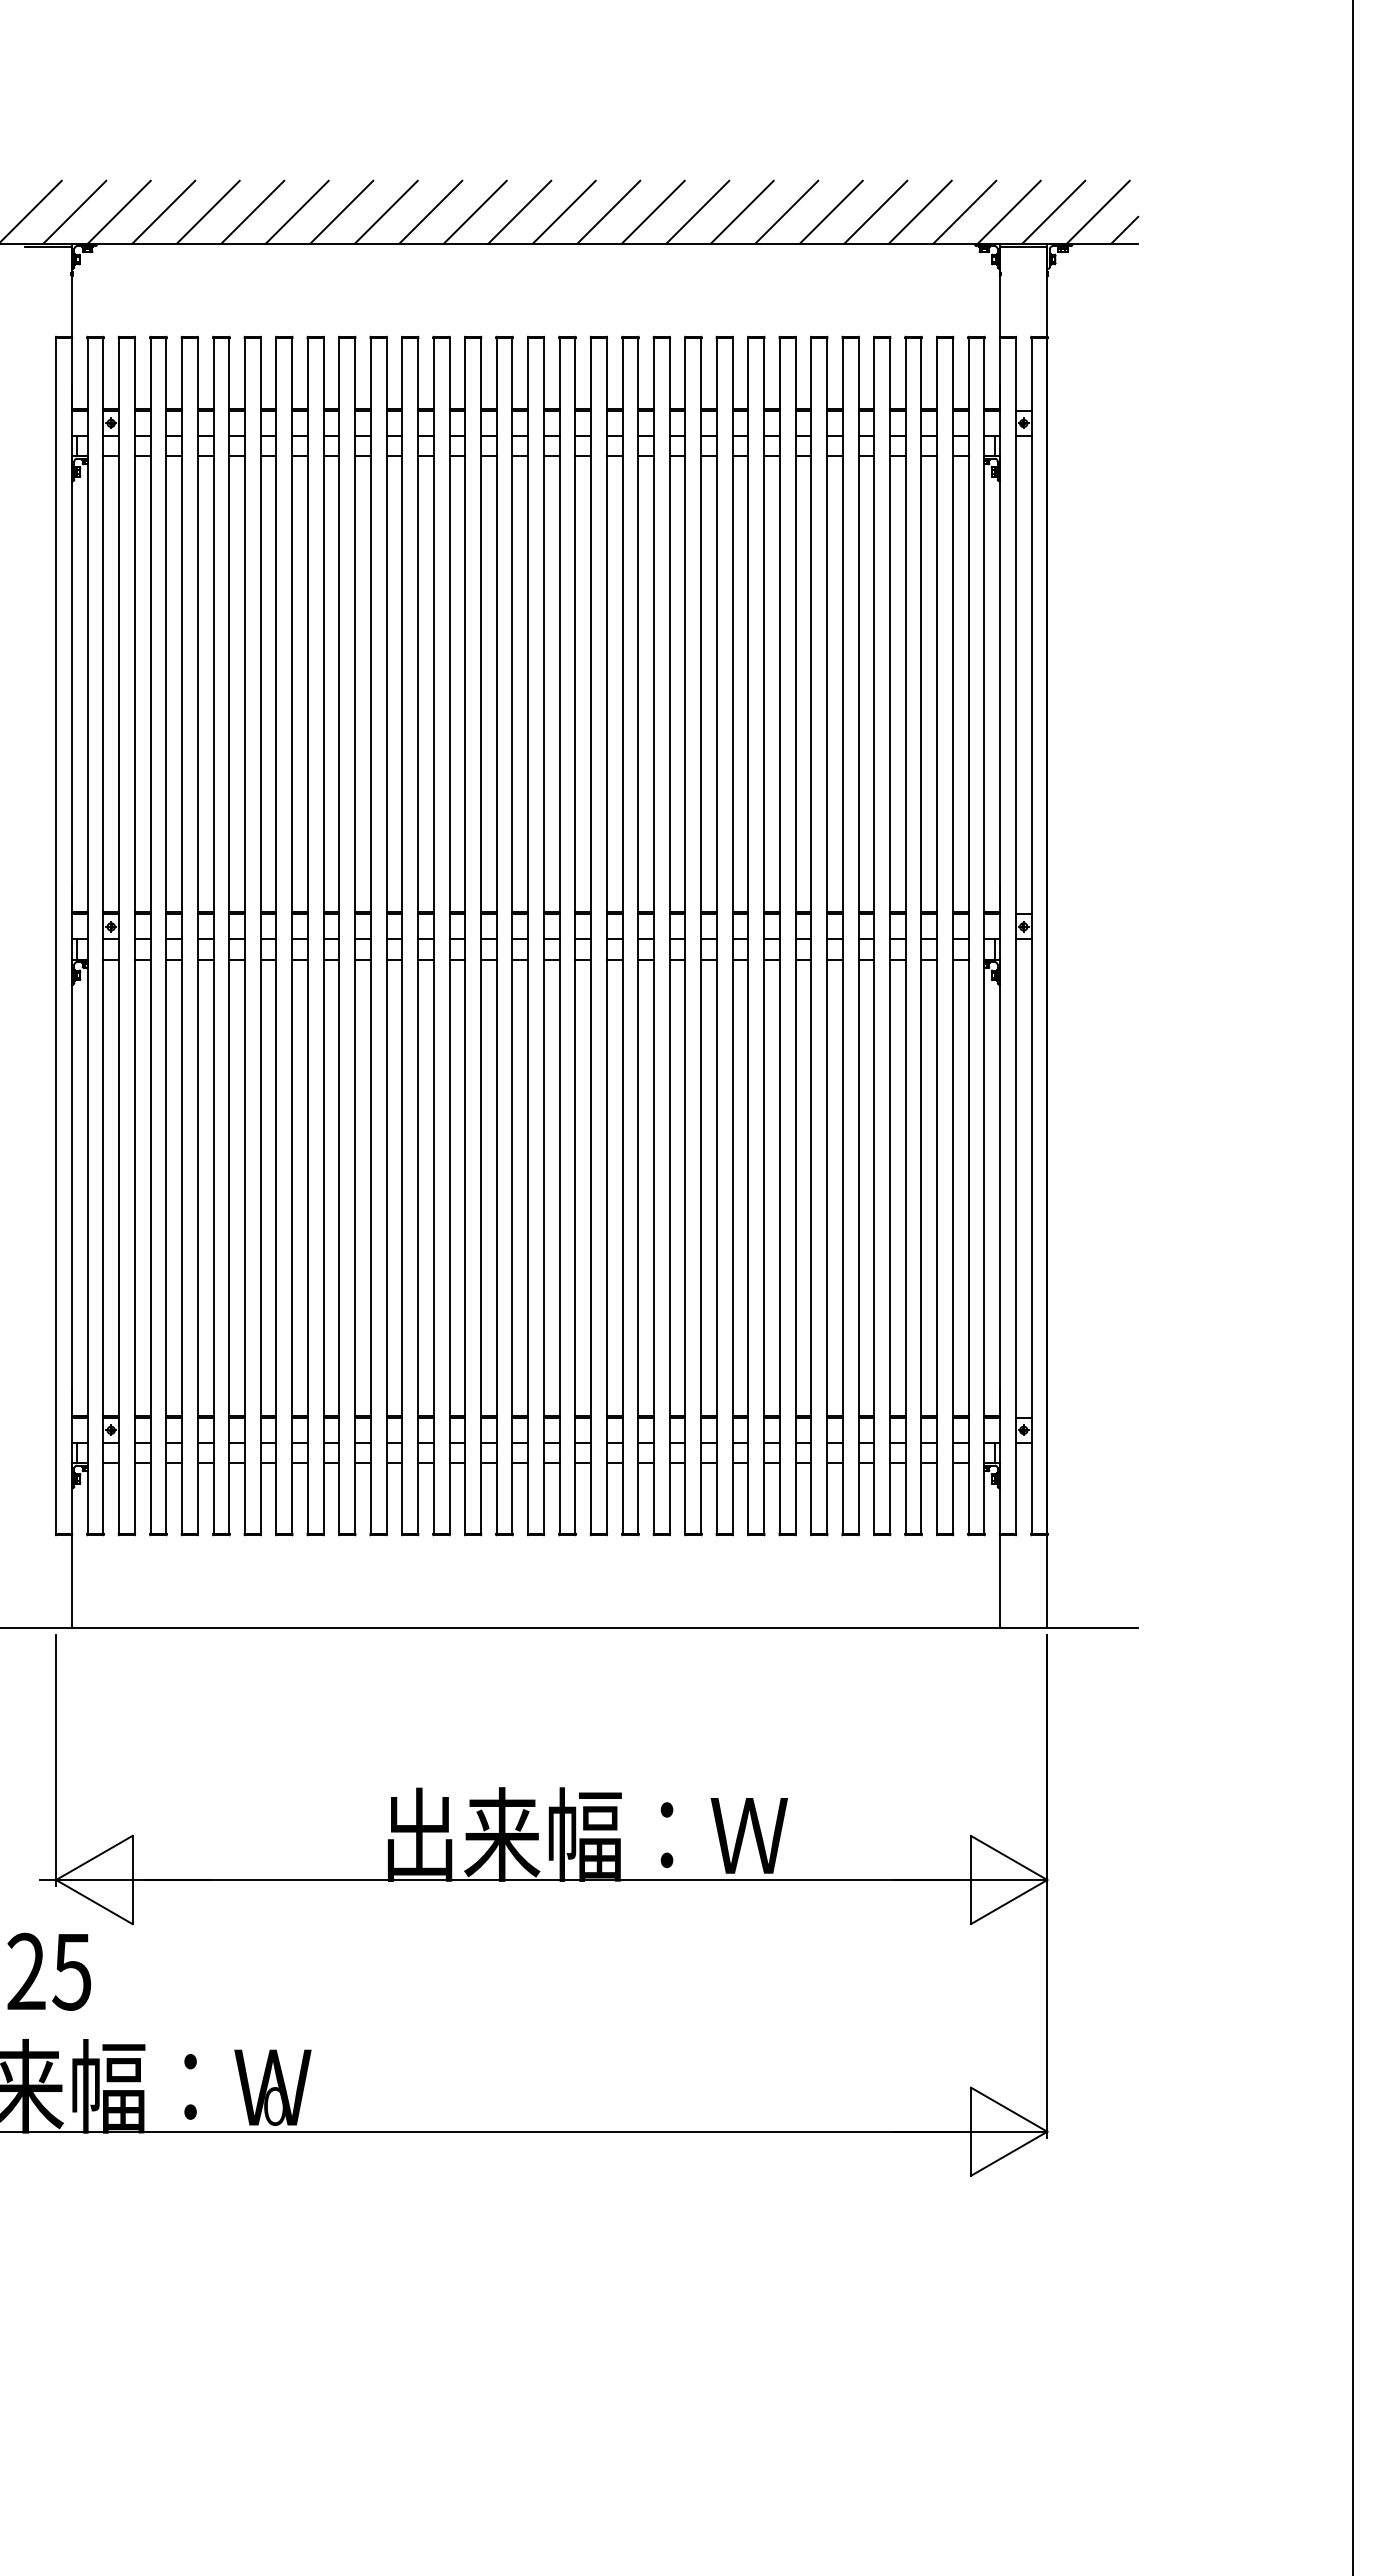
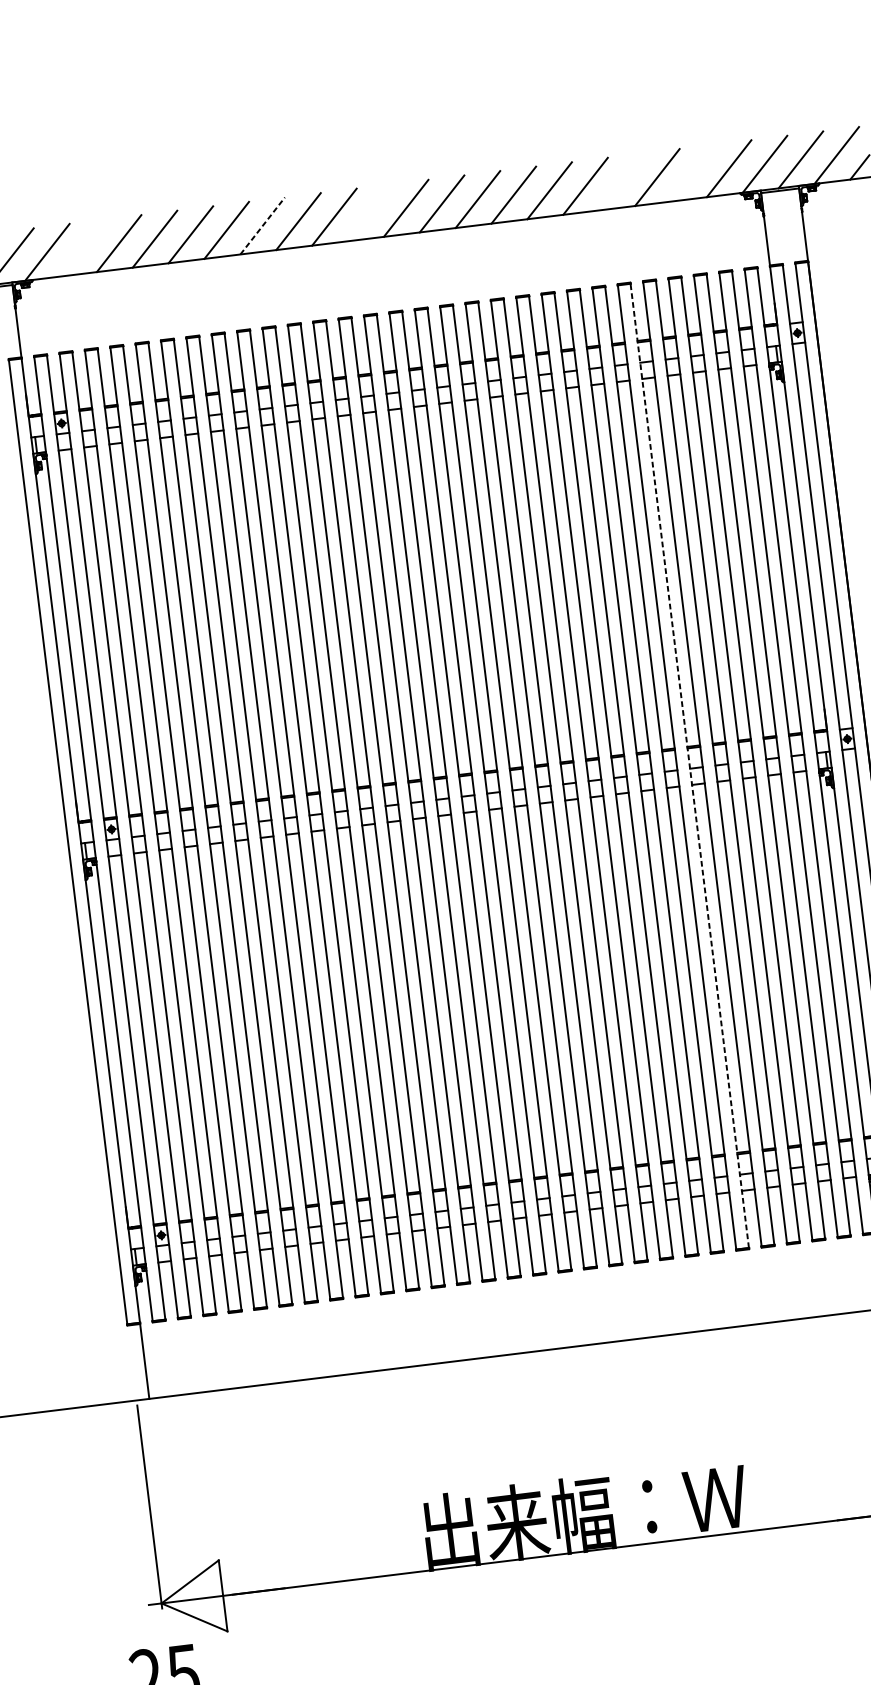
line: (163, 211) -> (82, 247), removed
line: (519, 211) -> (370, 212), removed
line: (830, 211) -> (620, 181), removed
line: (919, 211) -> (692, 172), removed
line: (386, 212) -> (262, 226), solid -> dashed
line: (827, 936) -> (690, 766), solid -> dashed

